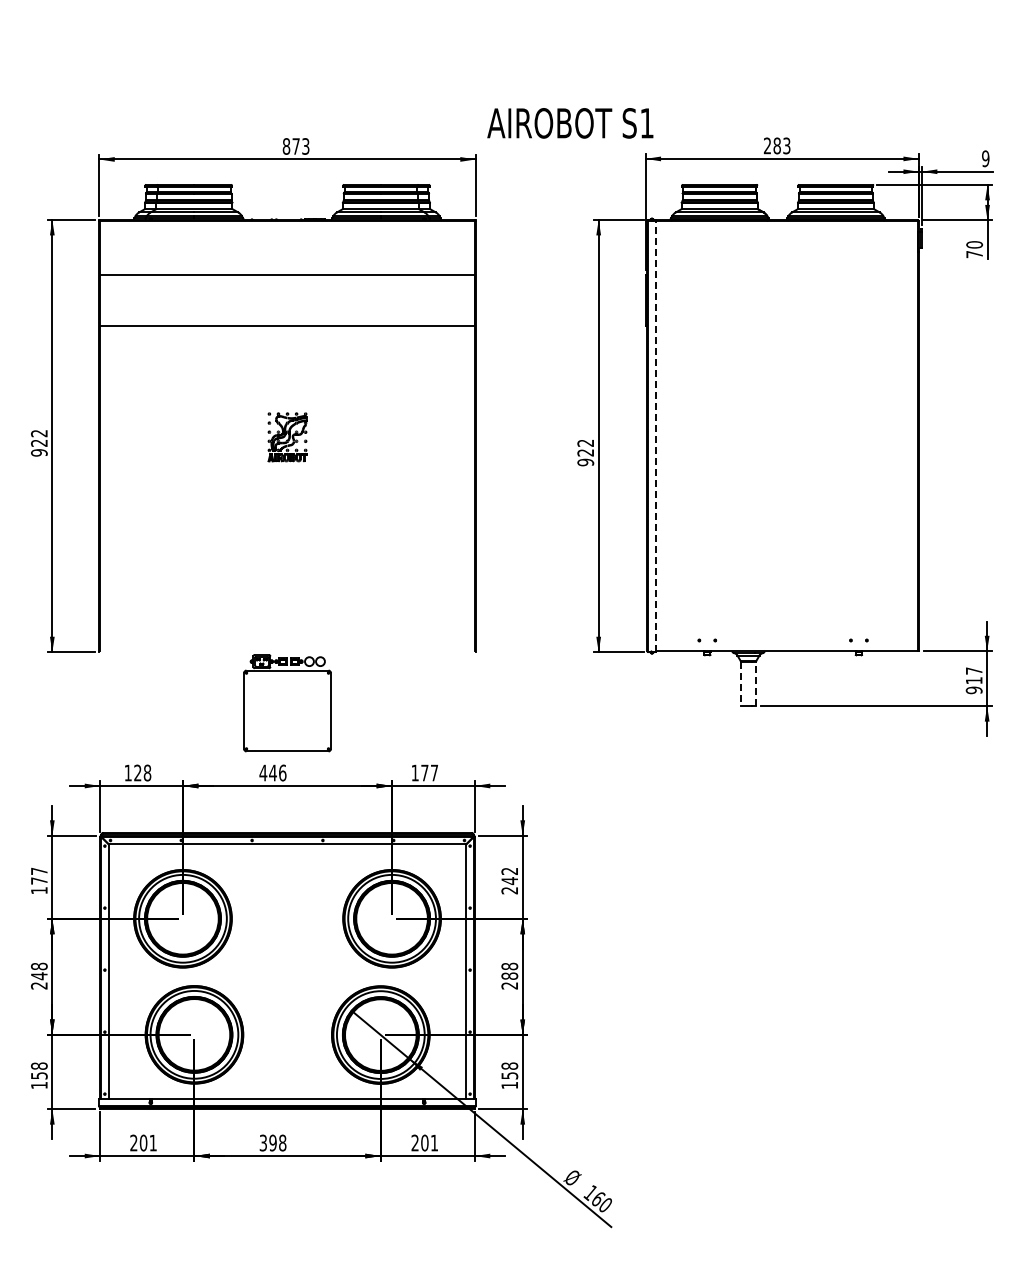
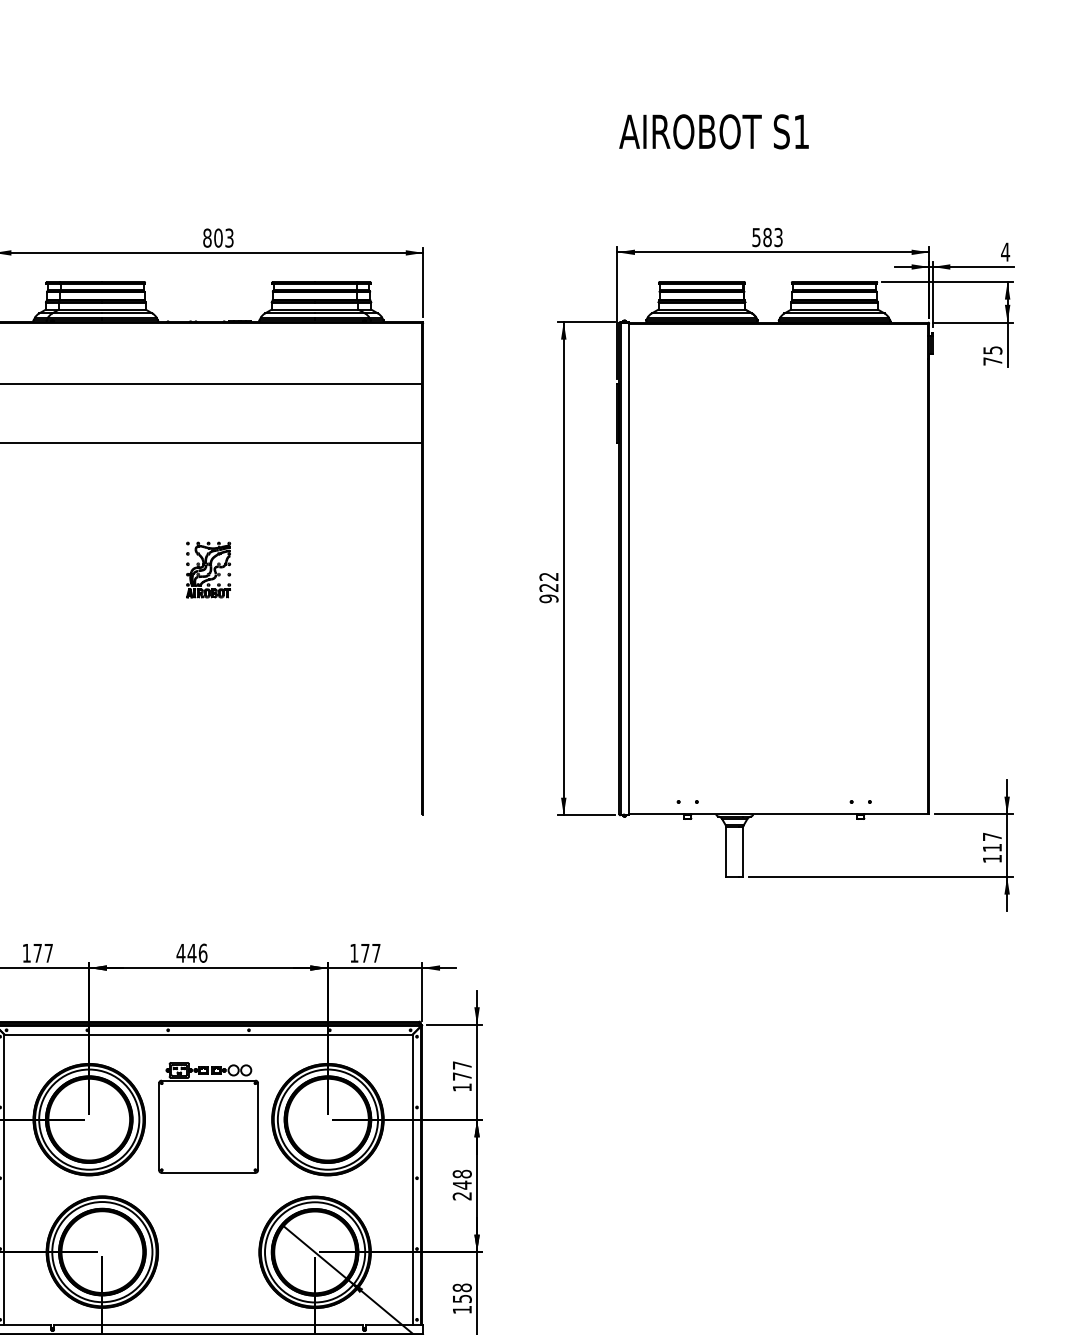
text: (570, 123) -> (714, 132), moved
text: (767, 145) -> (756, 237), 283 -> 583
text: (295, 146) -> (217, 238), 873 -> 803
text: (985, 158) -> (1005, 251), 9 -> 4
text: (974, 244) -> (992, 350), 70 -> 75
line: (655, 436) -> (628, 569), dashed -> solid
line: (741, 684) -> (726, 852), dashed -> solid
line: (756, 684) -> (743, 852), dashed -> solid
text: (973, 690) -> (991, 859), 917 -> 117
part: (287, 703) -> (208, 1118), moved
text: (142, 772) -> (43, 952), 128 -> 177
text: (509, 880) -> (461, 1075), 242 -> 177
text: (509, 976) -> (461, 1185), 288 -> 248

